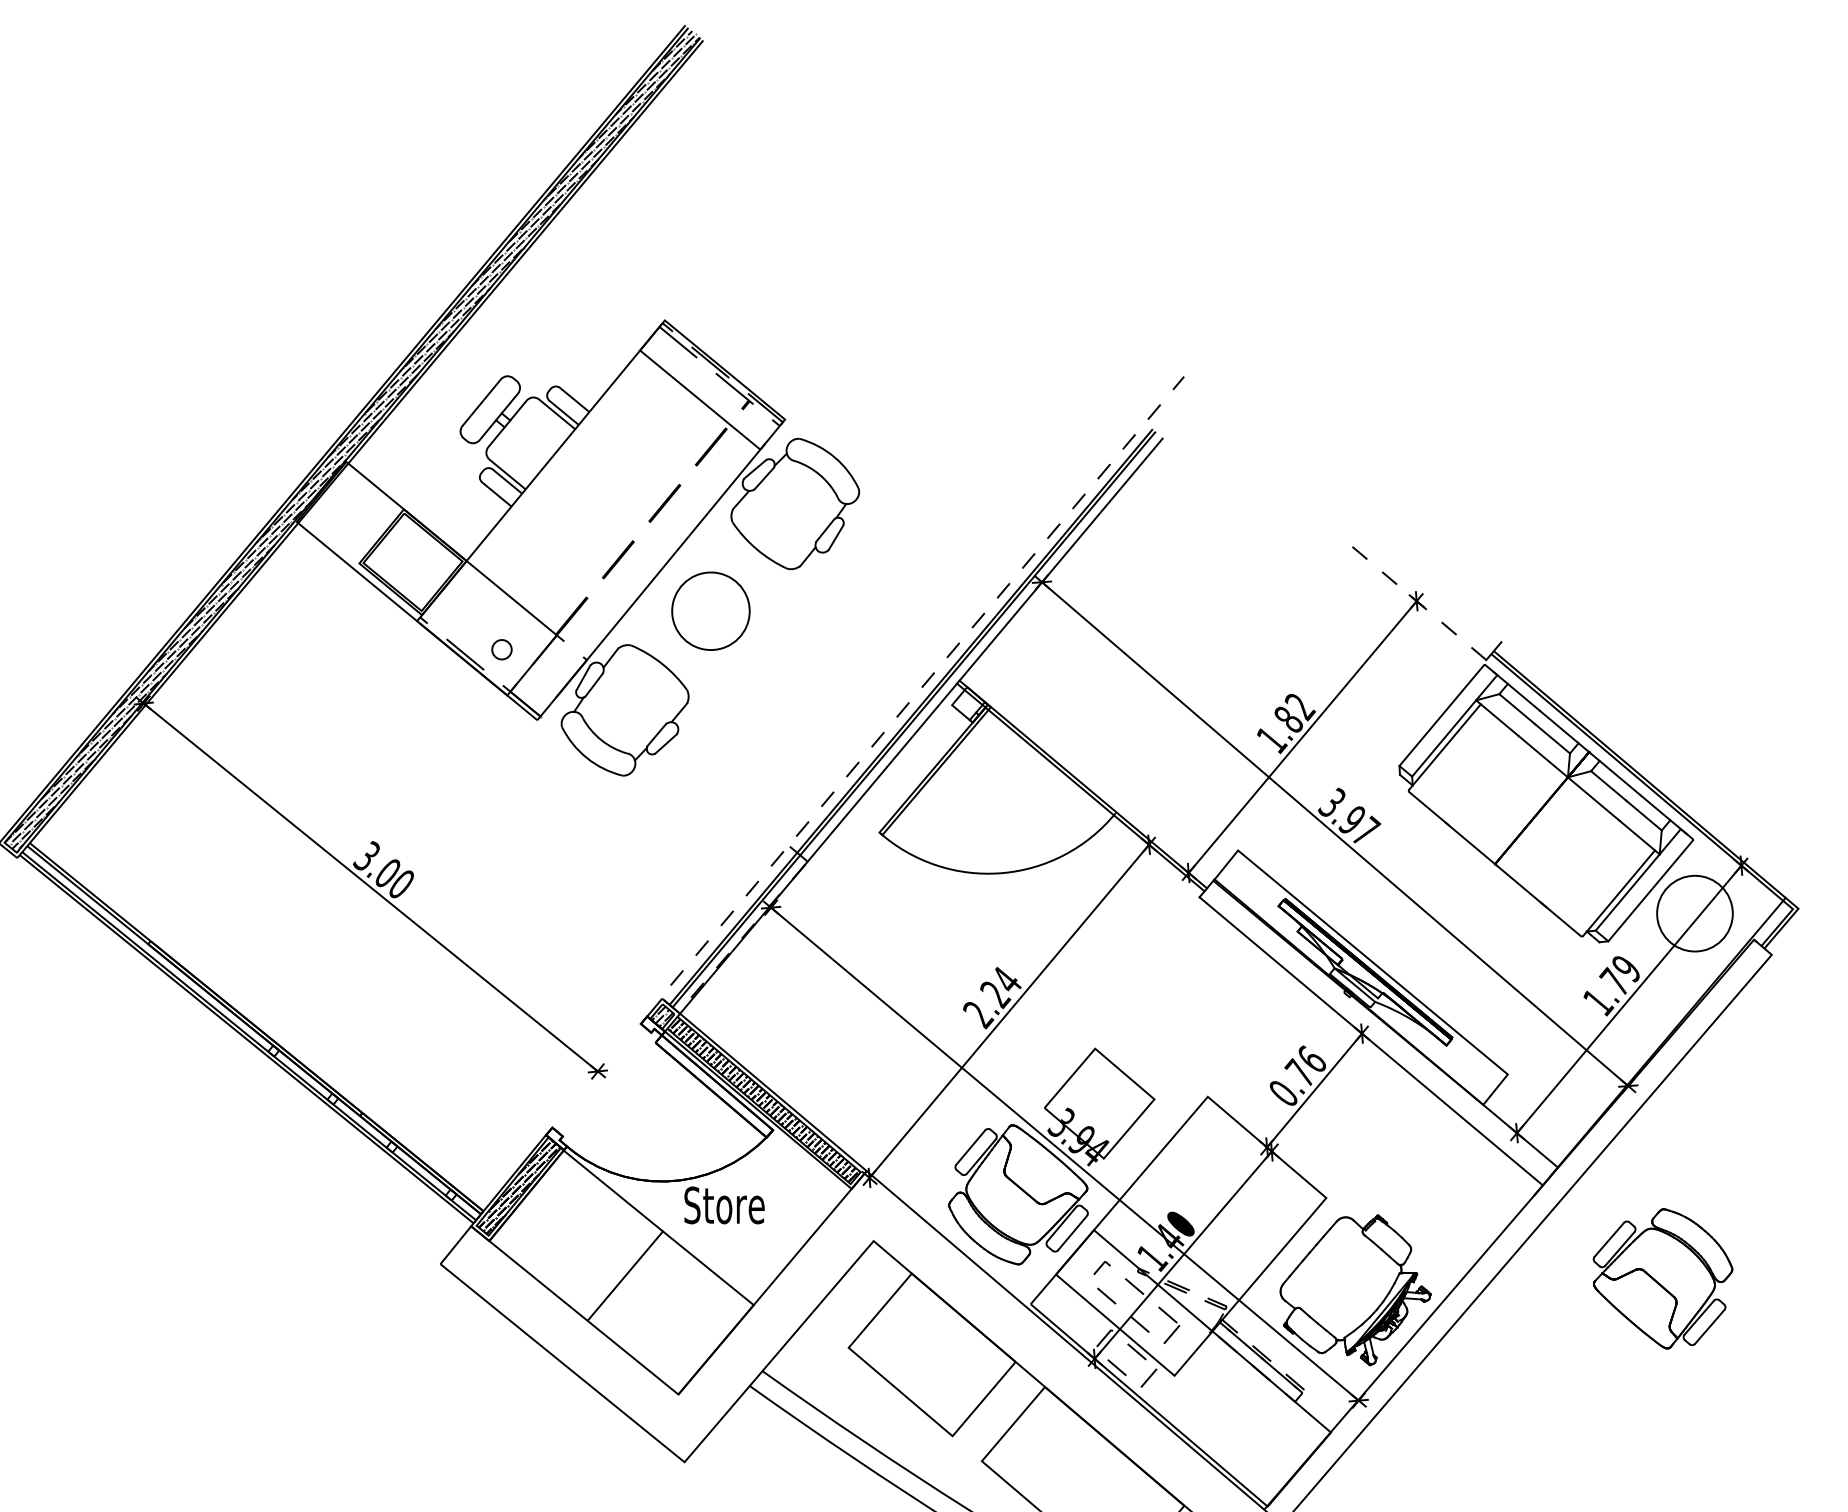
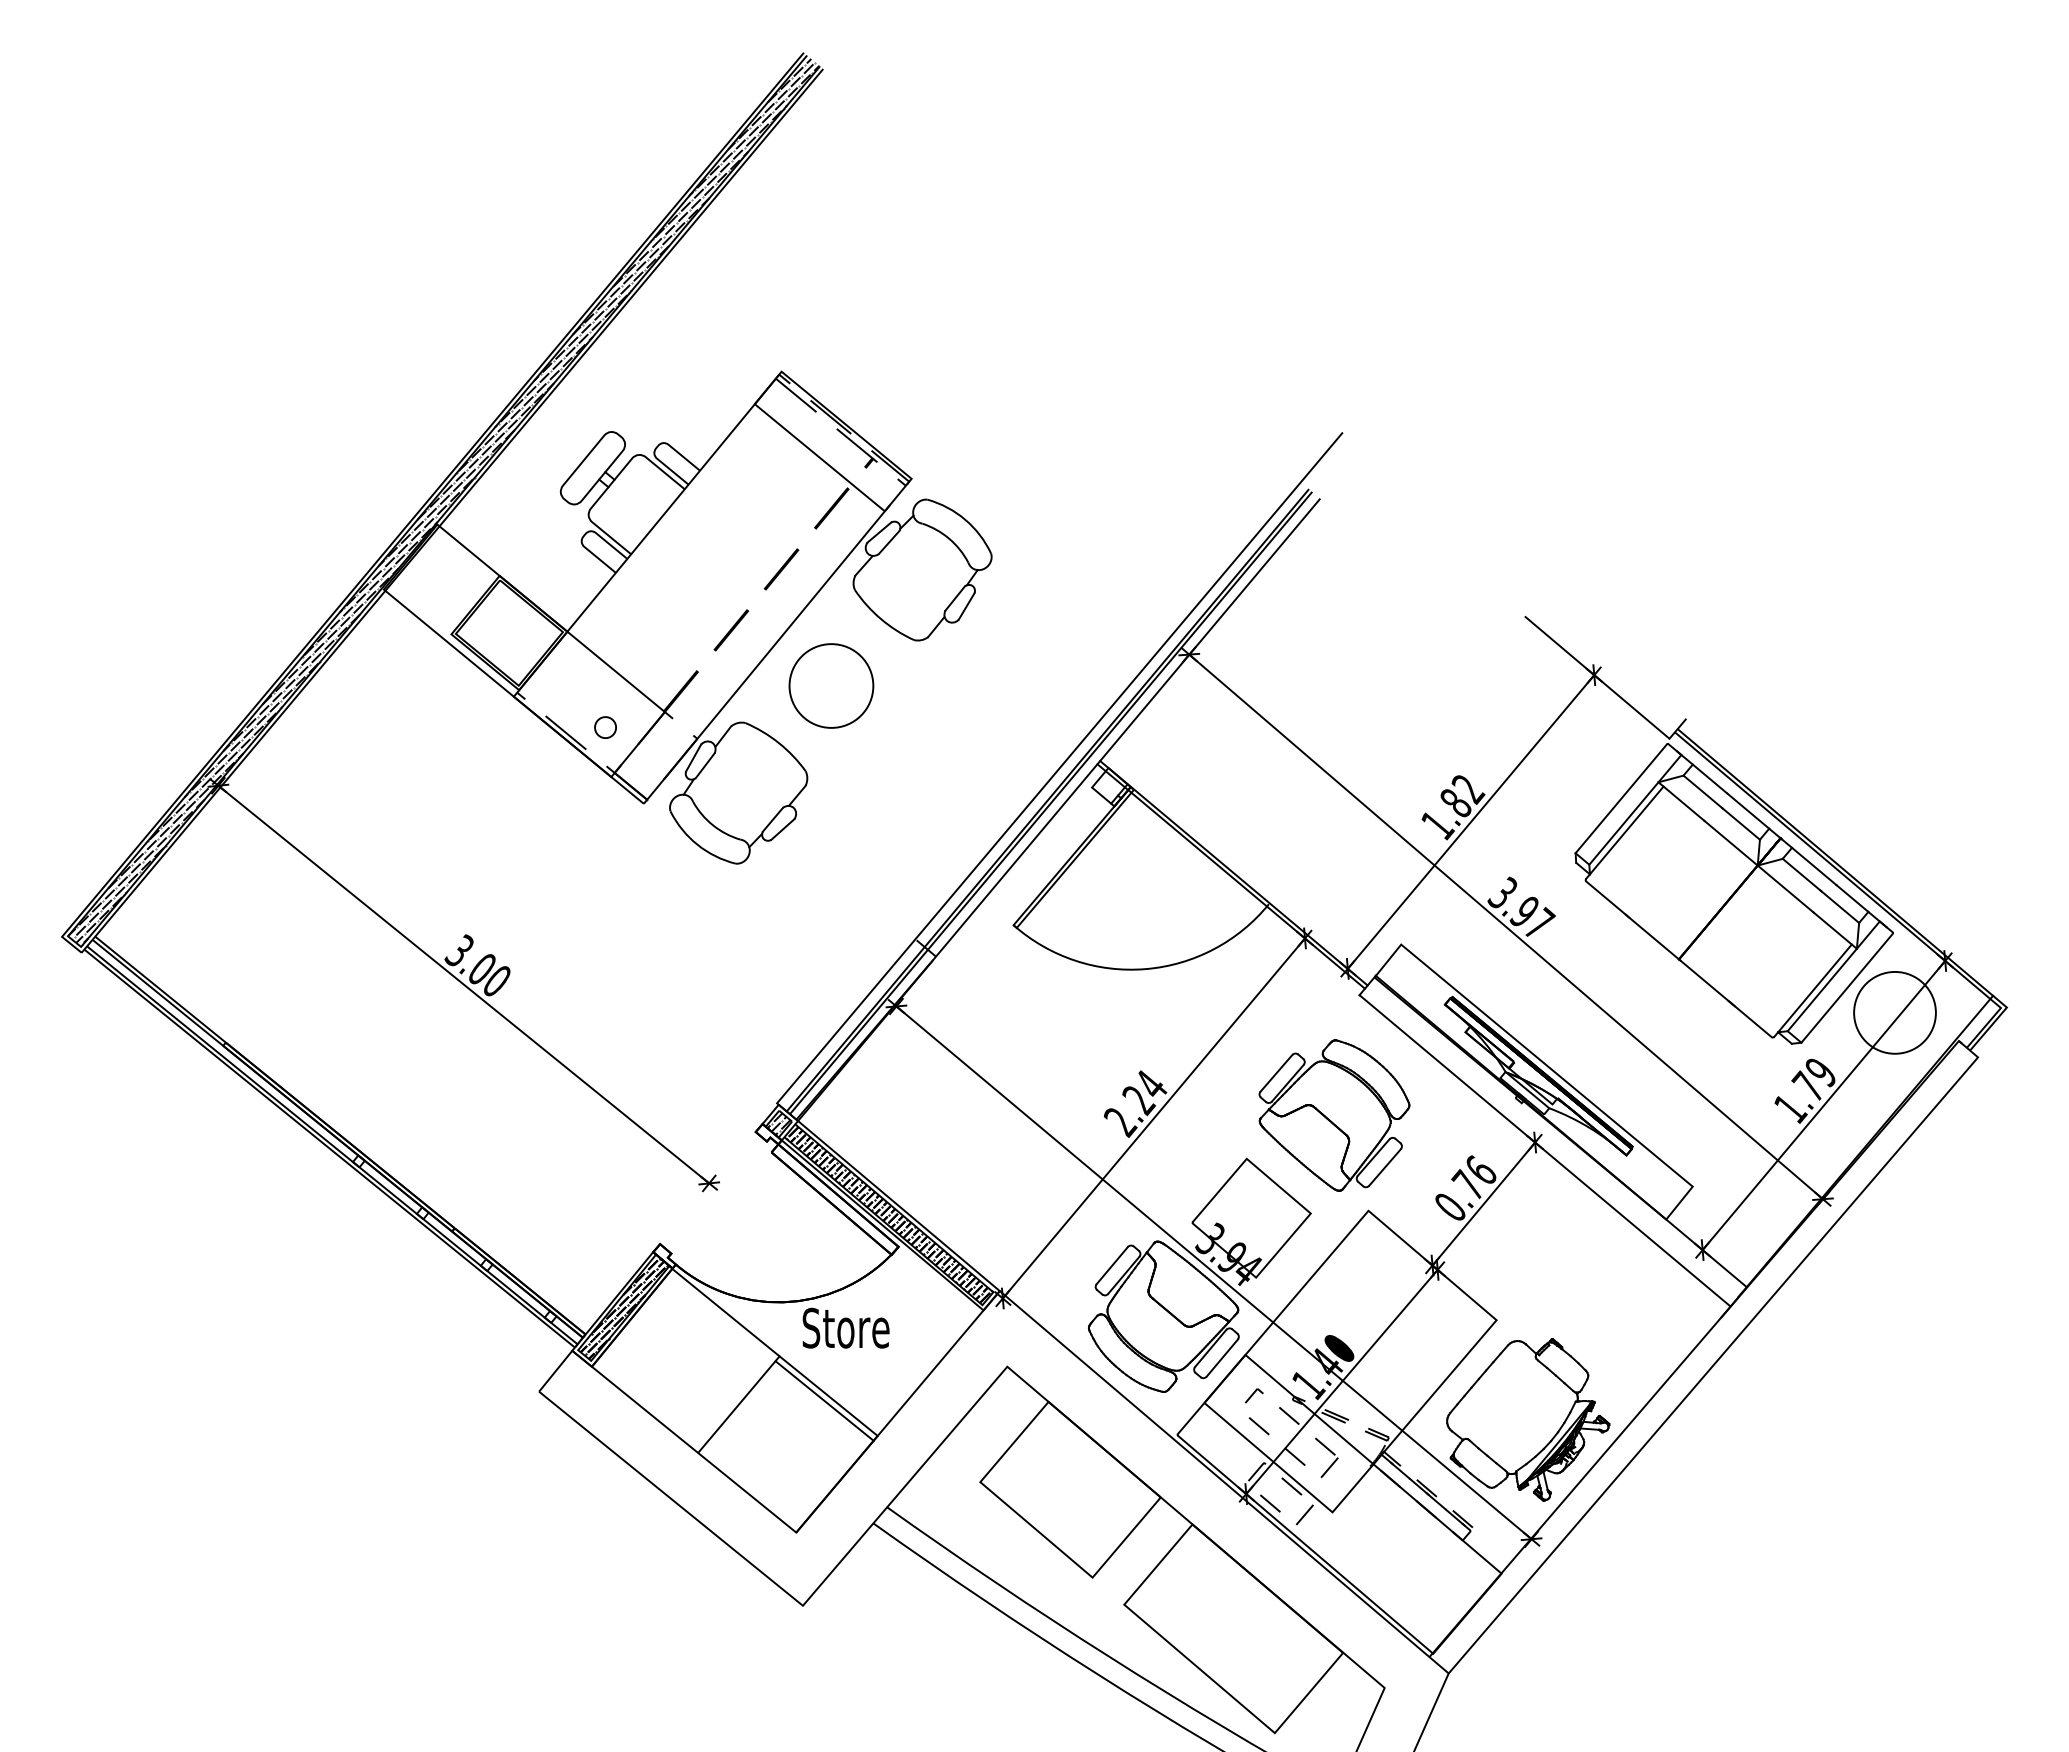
line: (1419, 603) -> (1597, 677), dashed -> solid
line: (851, 770) -> (983, 858), dashed -> solid
line: (704, 1272) -> (824, 1400), added
part: (1663, 1278) -> (1334, 1115), moved

